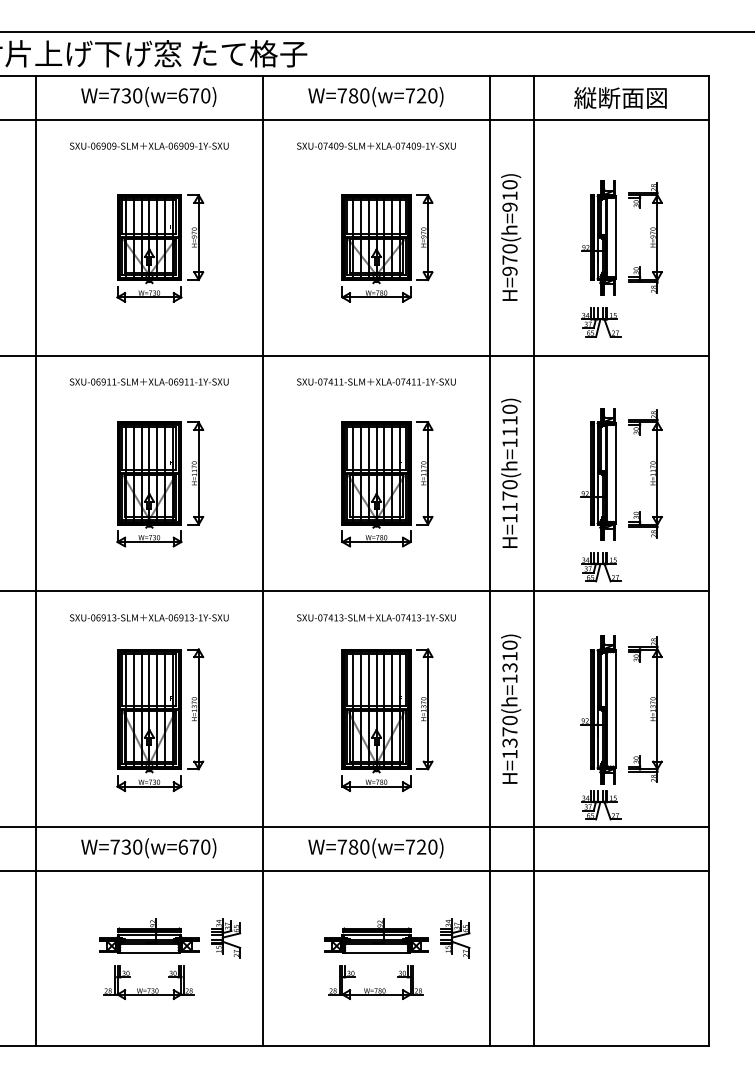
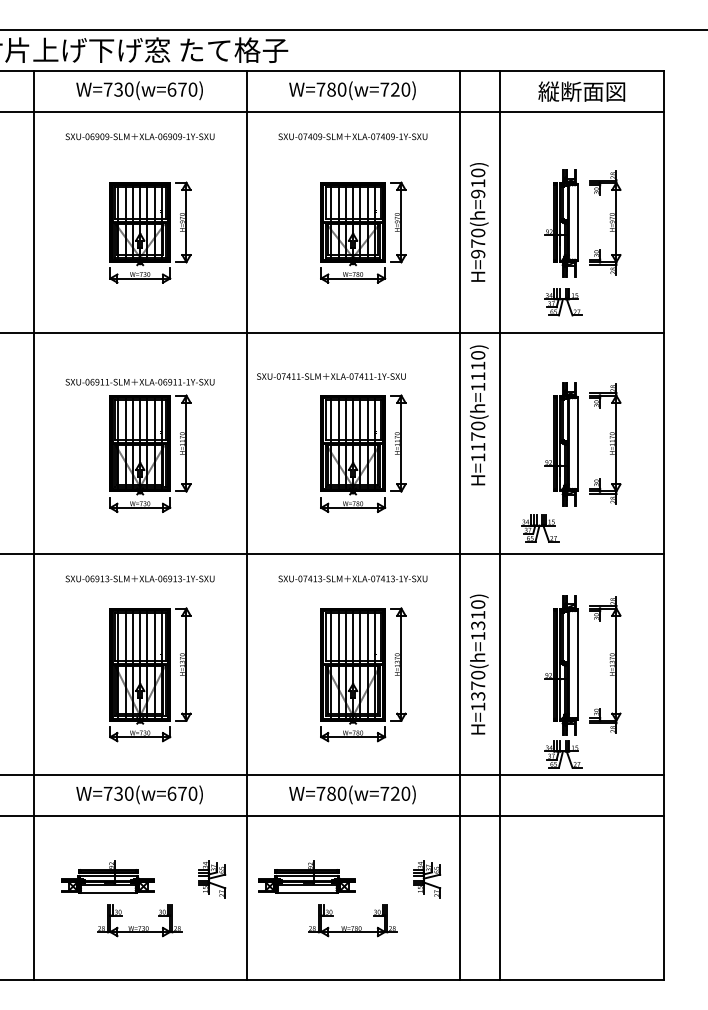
text: (149, 381) -> (140, 381), moved
text: (376, 381) -> (331, 376), moved
text: (511, 472) -> (479, 414), moved
part: (601, 567) -> (540, 528), moved
part: (149, 935) -> (108, 876), moved
part: (376, 935) -> (307, 876), moved

